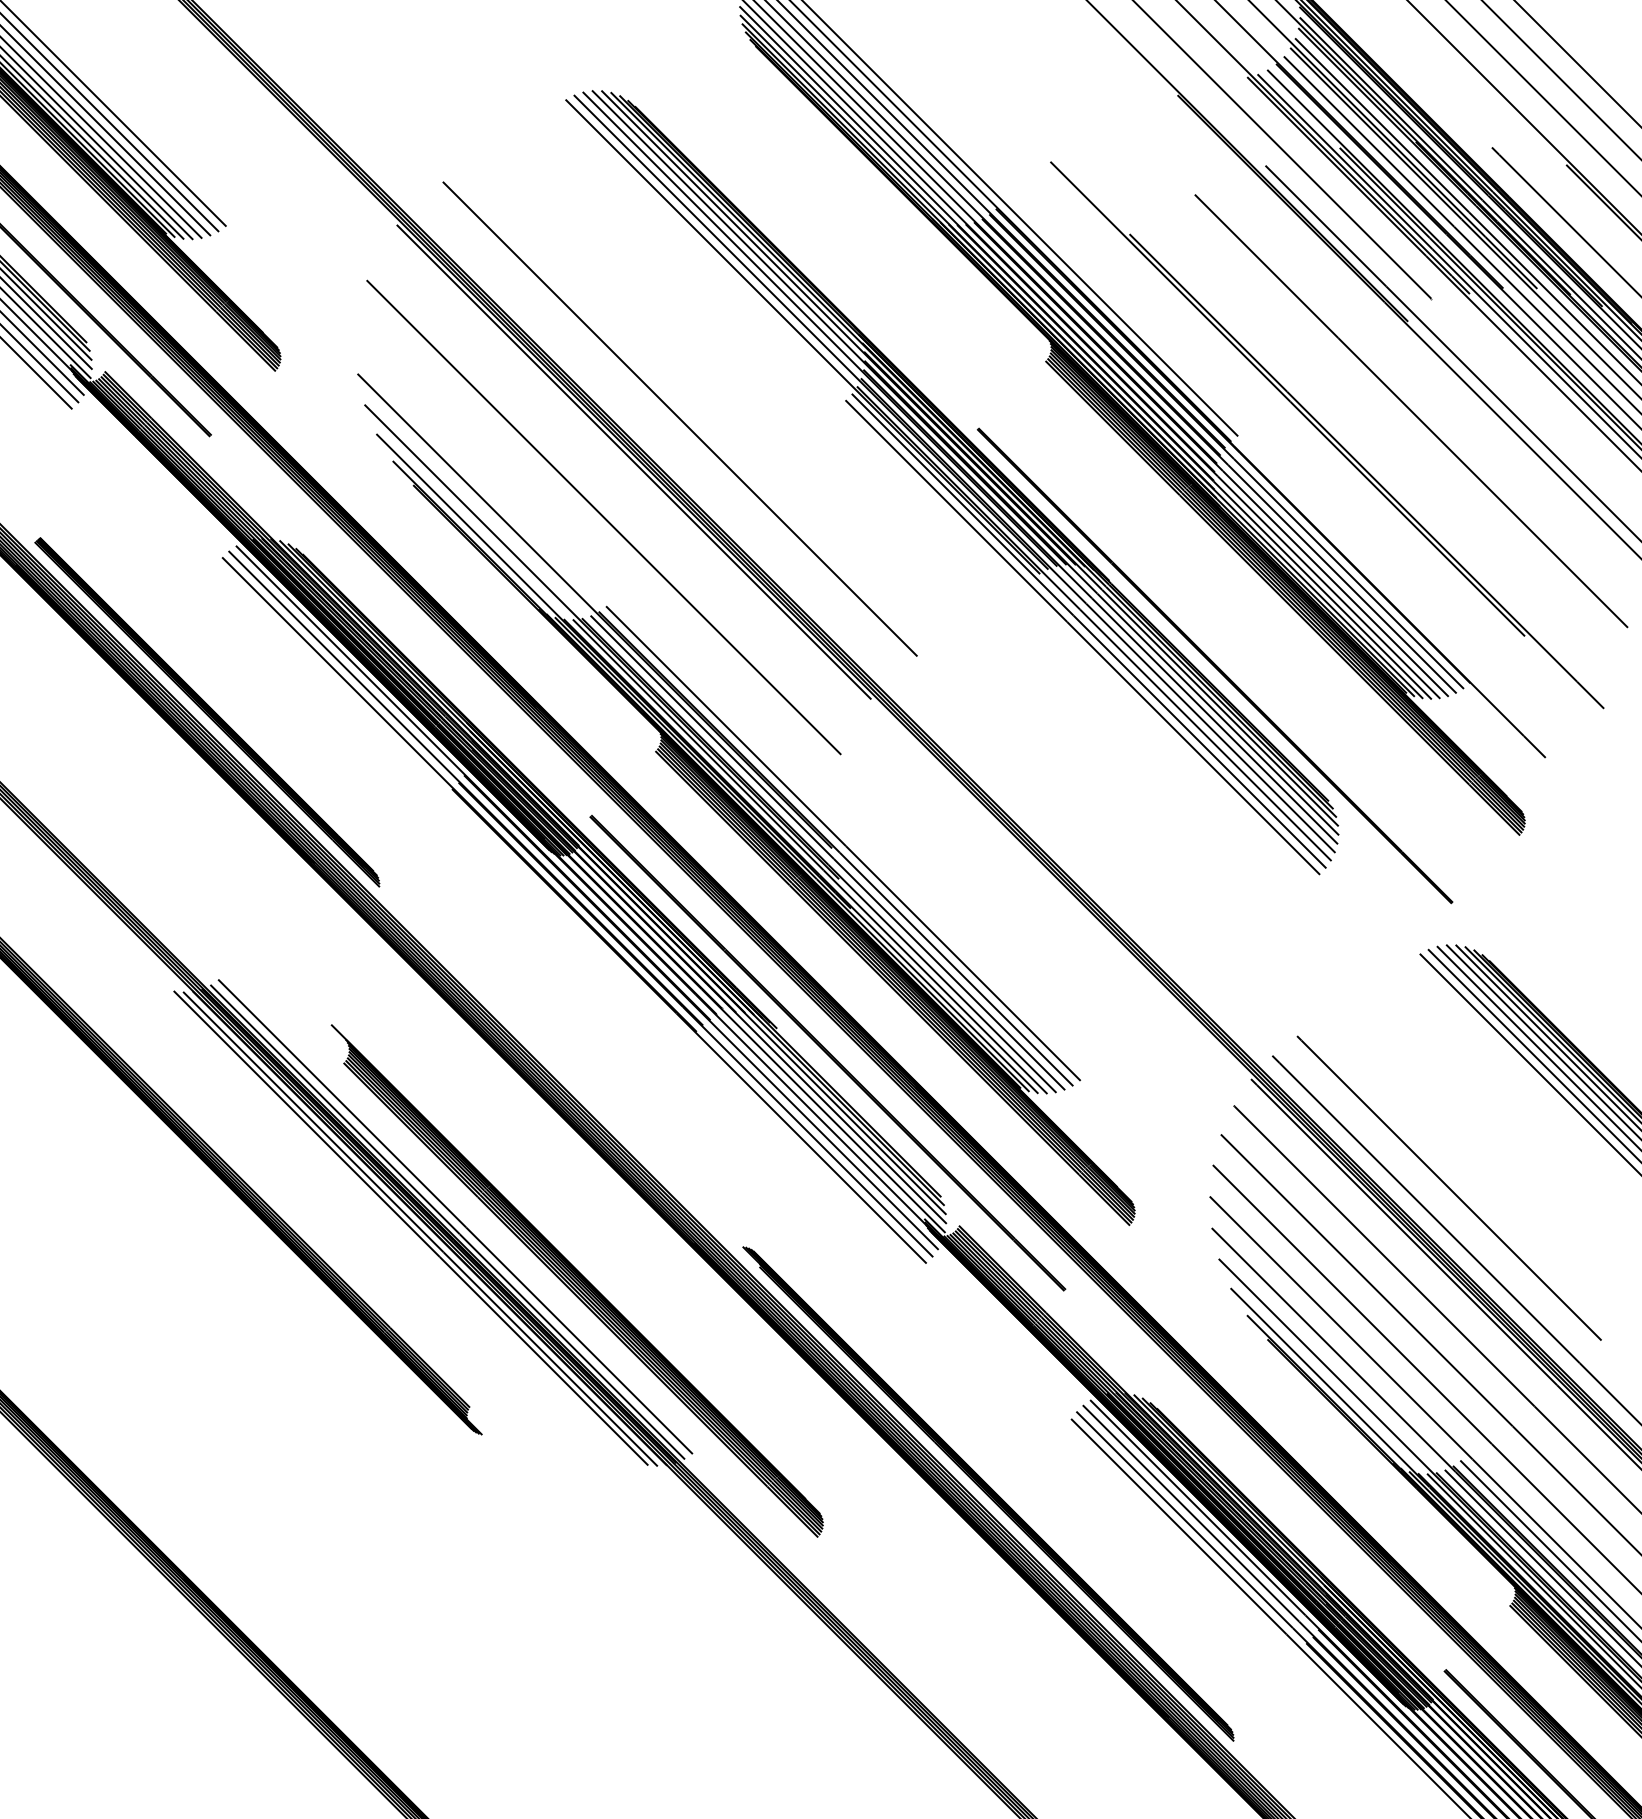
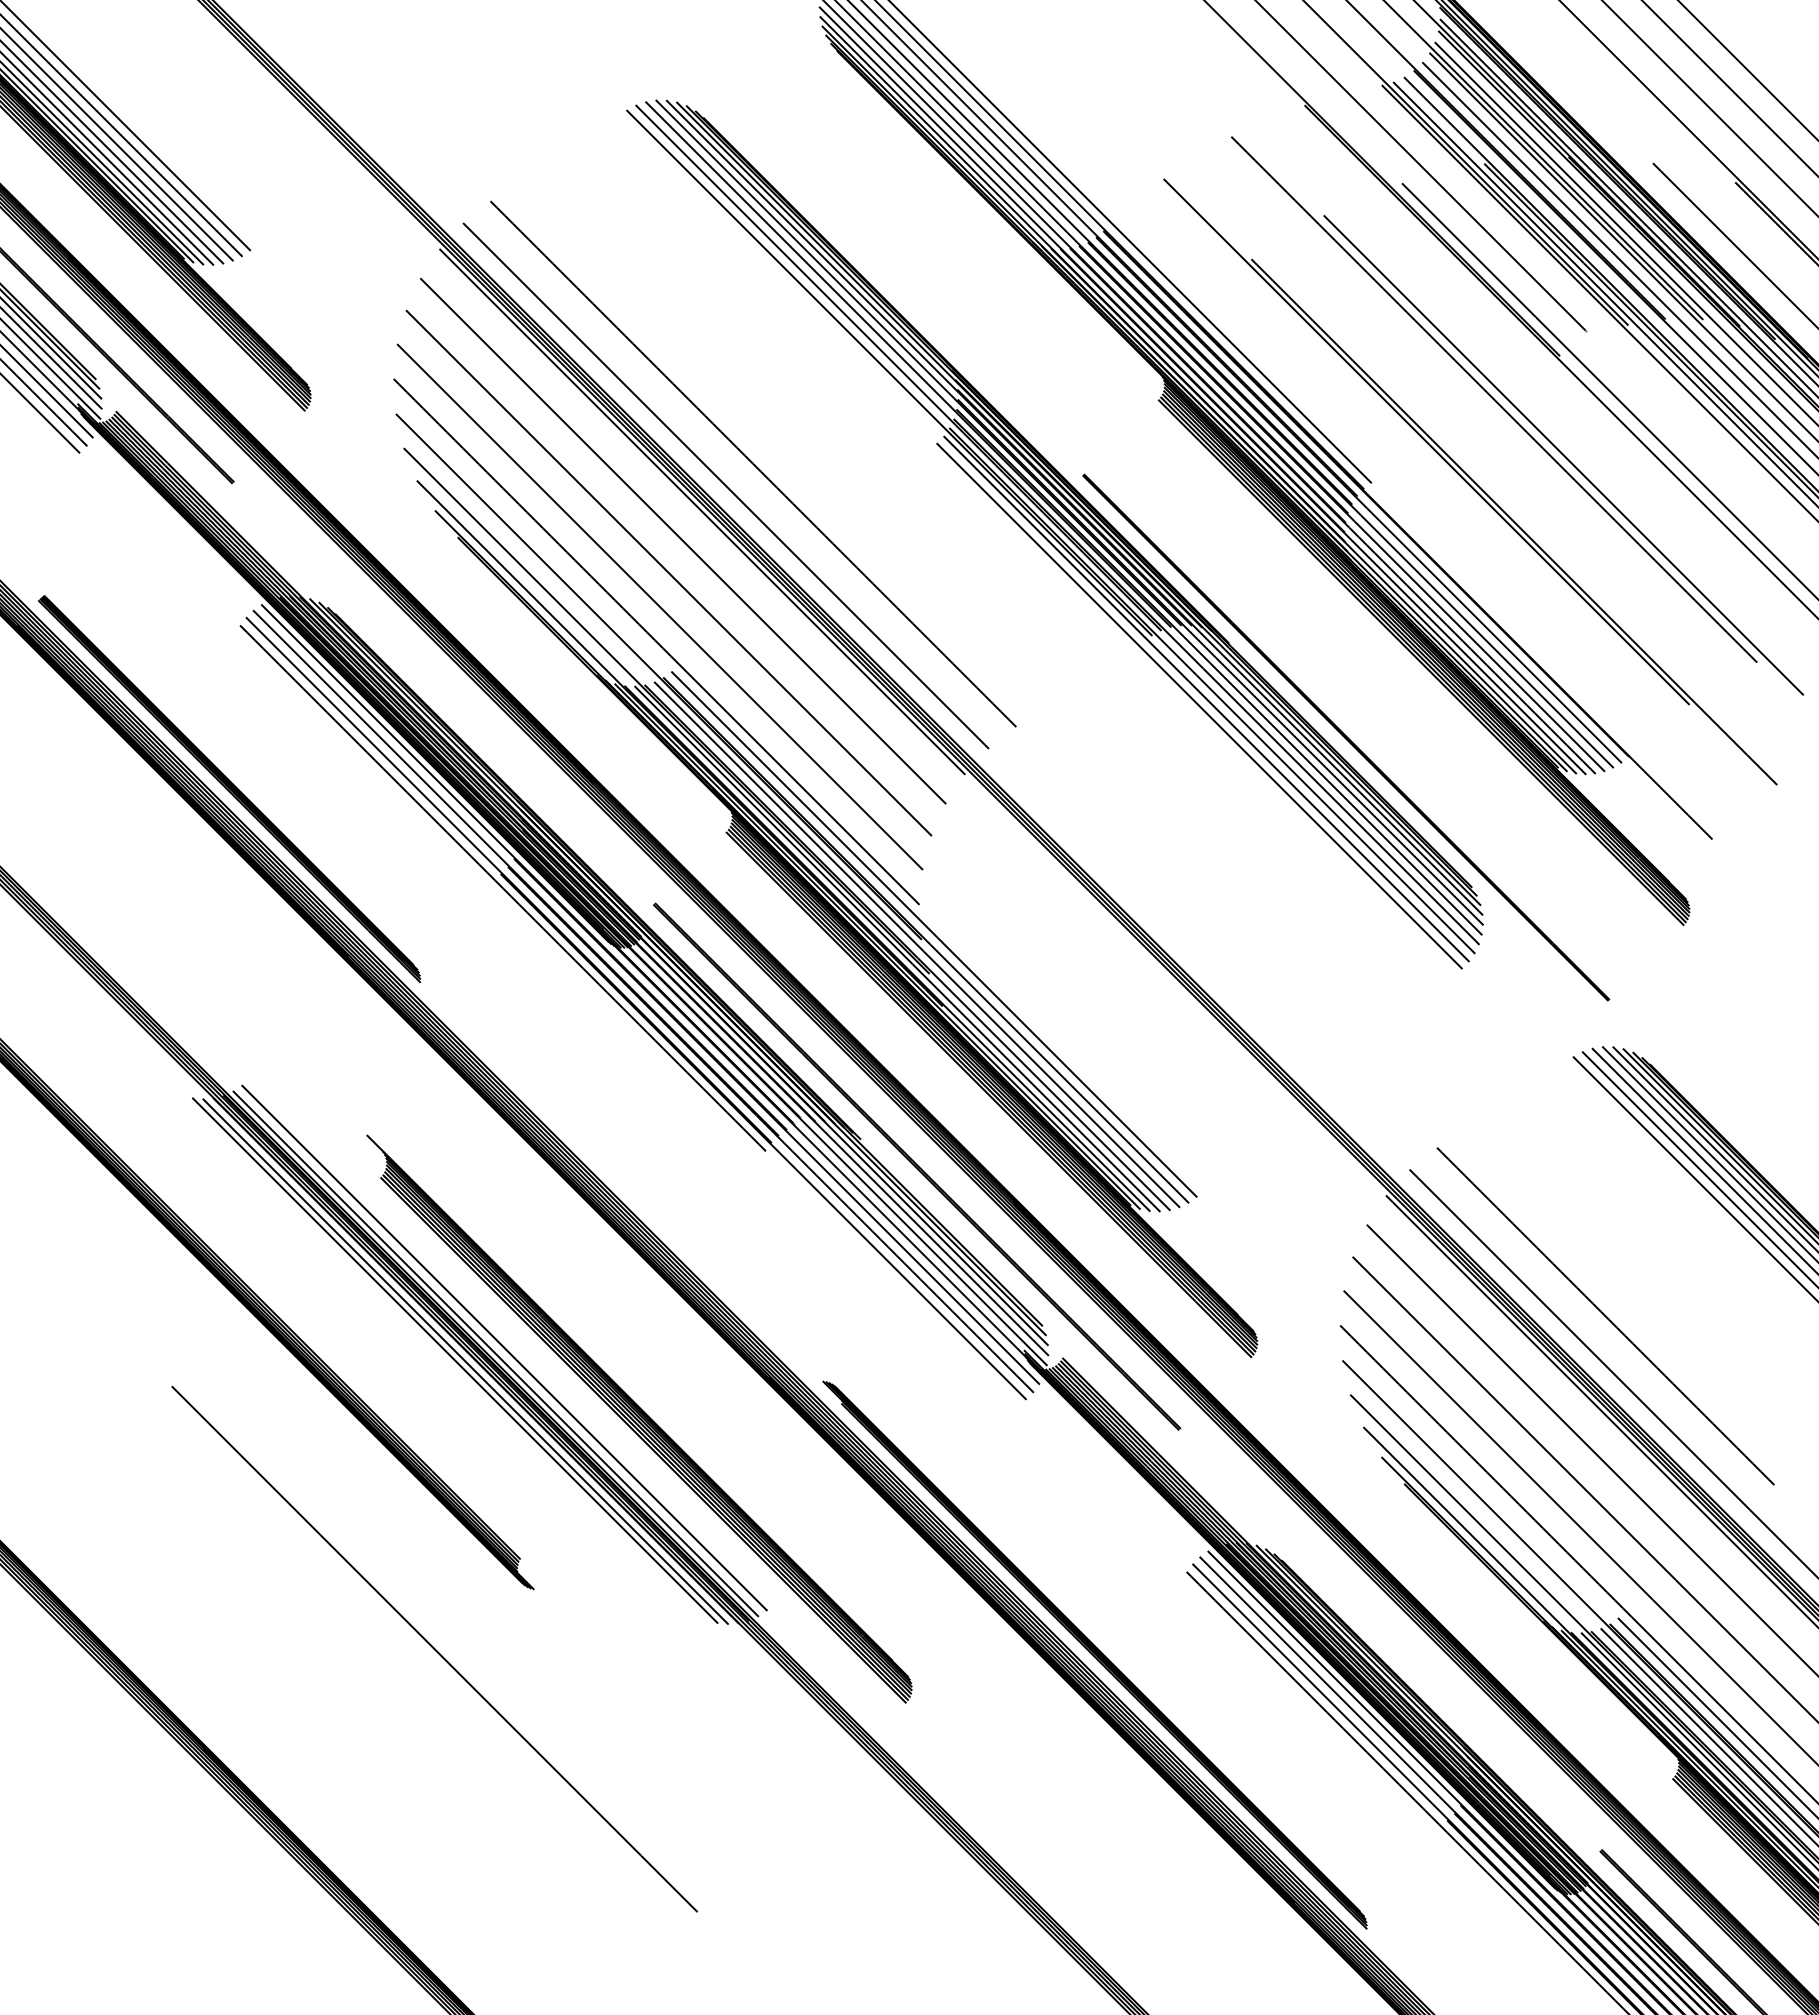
line: (1348, 360) -> (1494, 399), added
line: (654, 438) -> (725, 485), added
line: (617, 488) -> (683, 541), added
line: (596, 547) -> (660, 606), added
line: (592, 579) -> (656, 641), added
line: (453, 802) -> (502, 888), added
line: (392, 1488) -> (434, 1648), added

